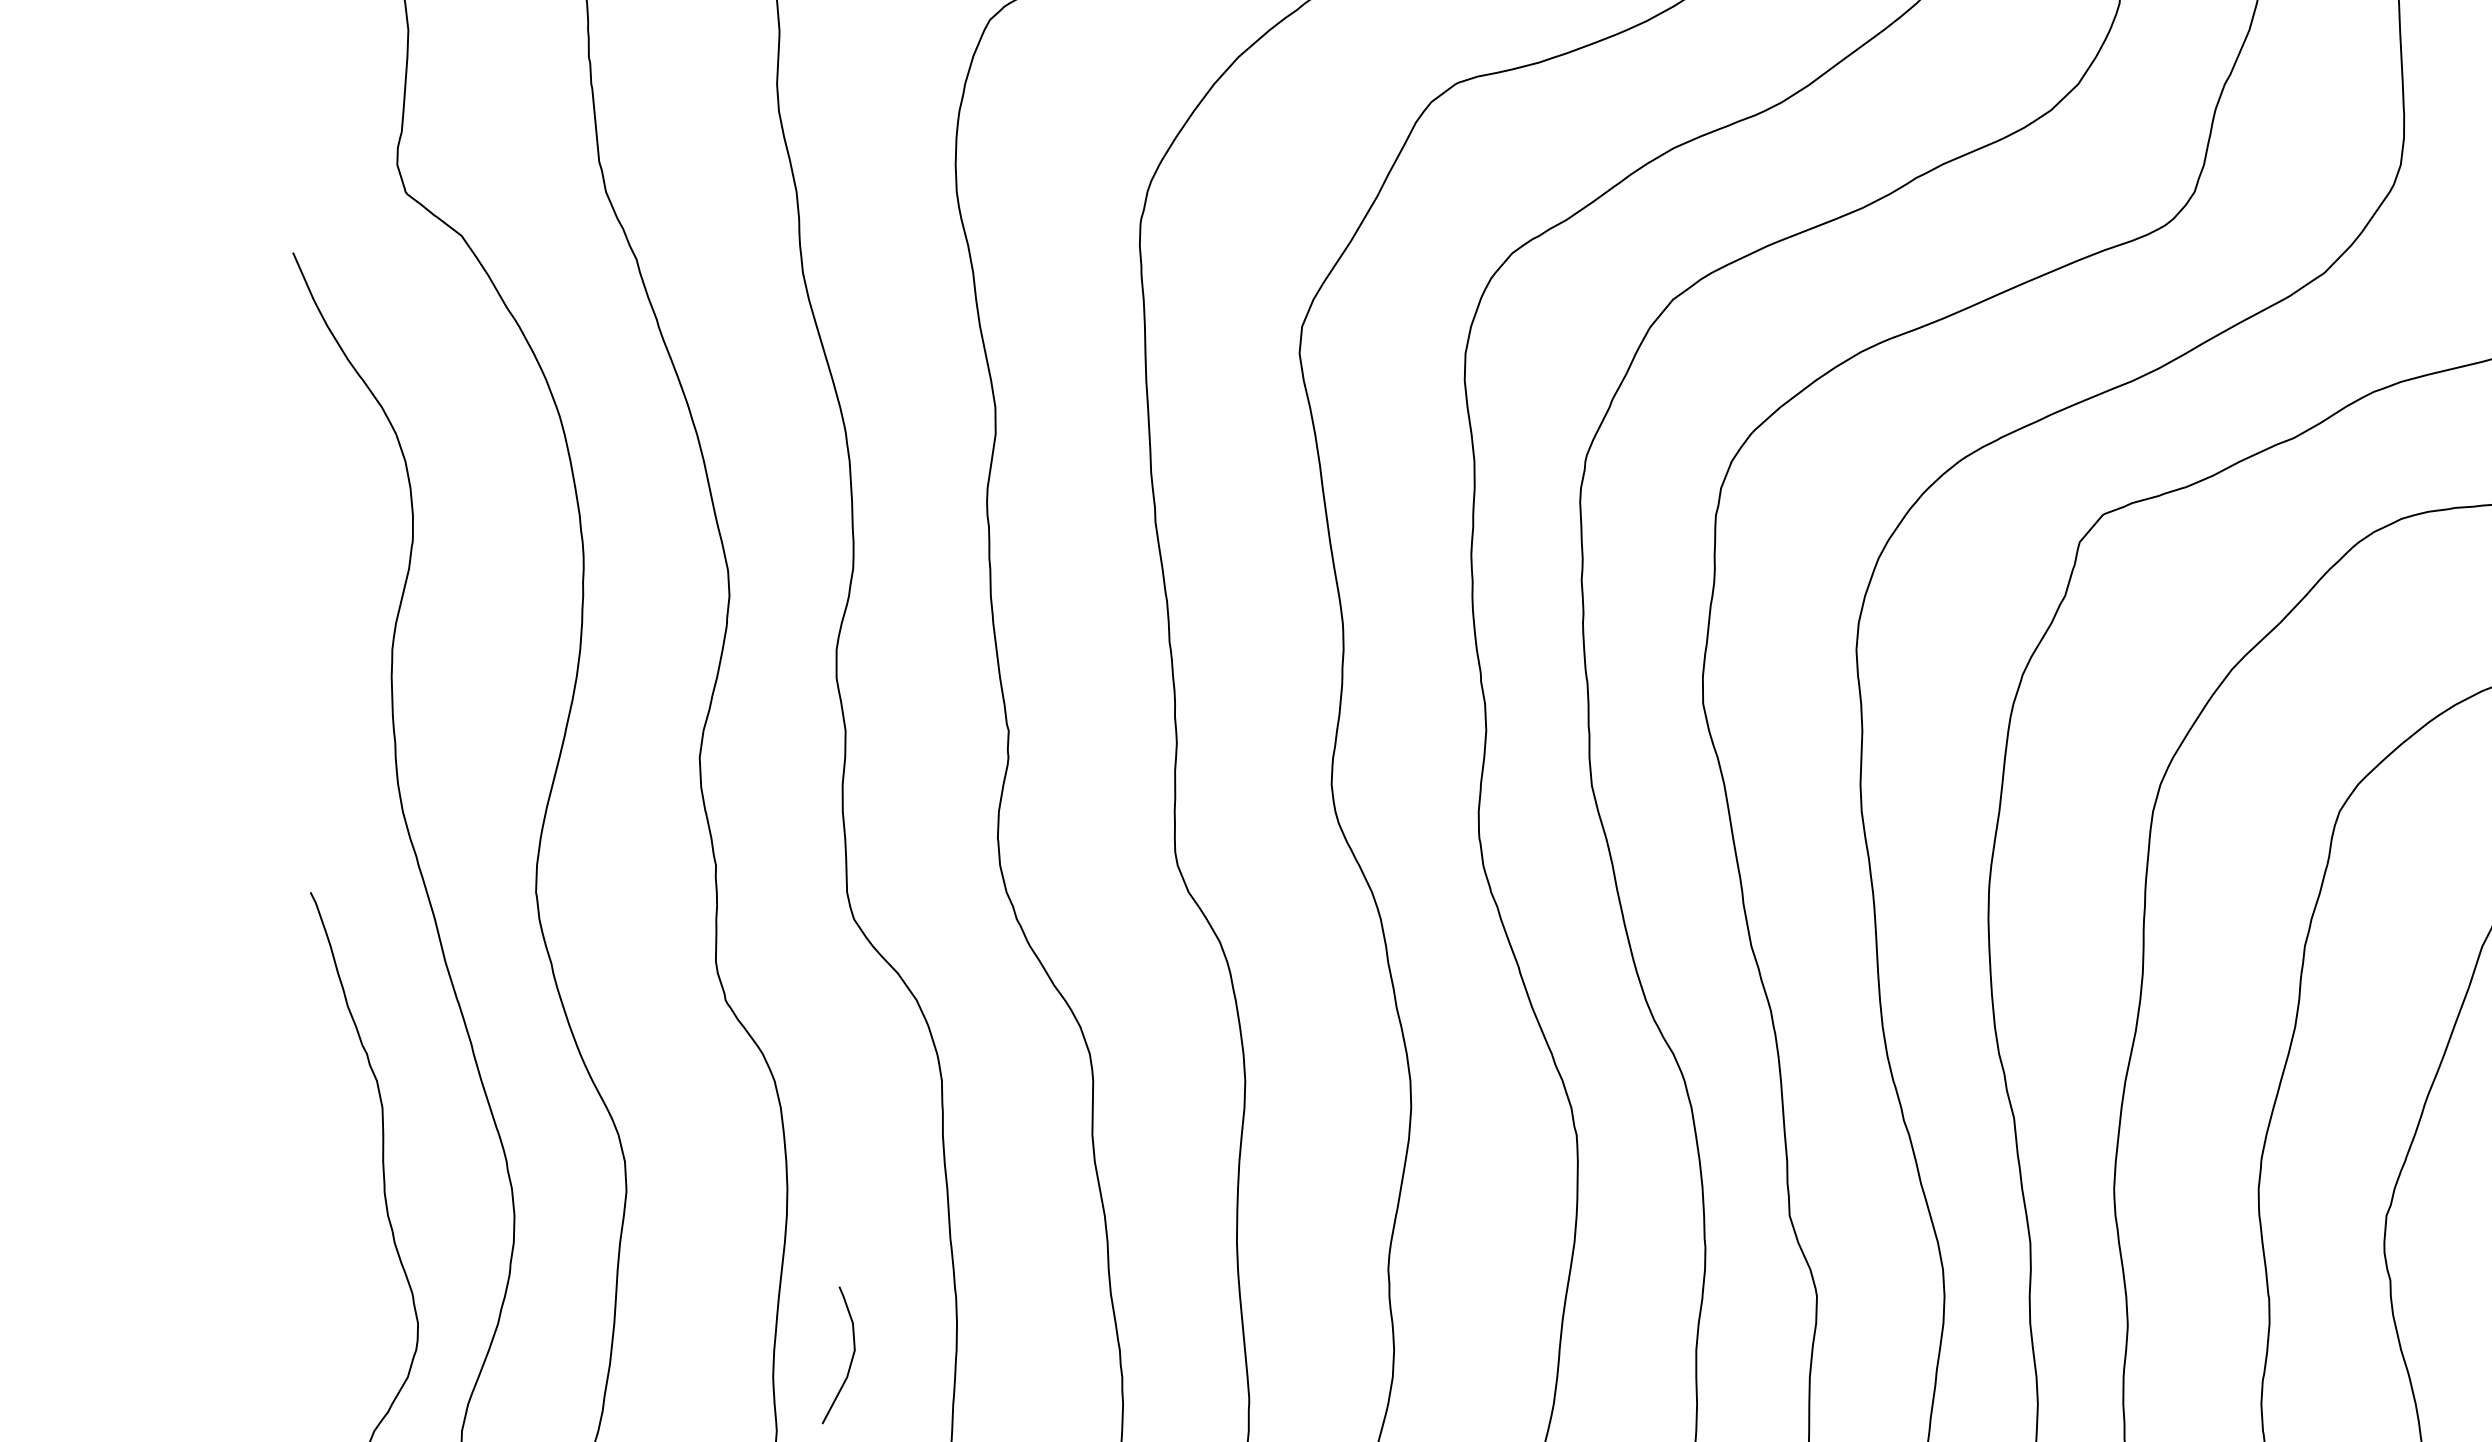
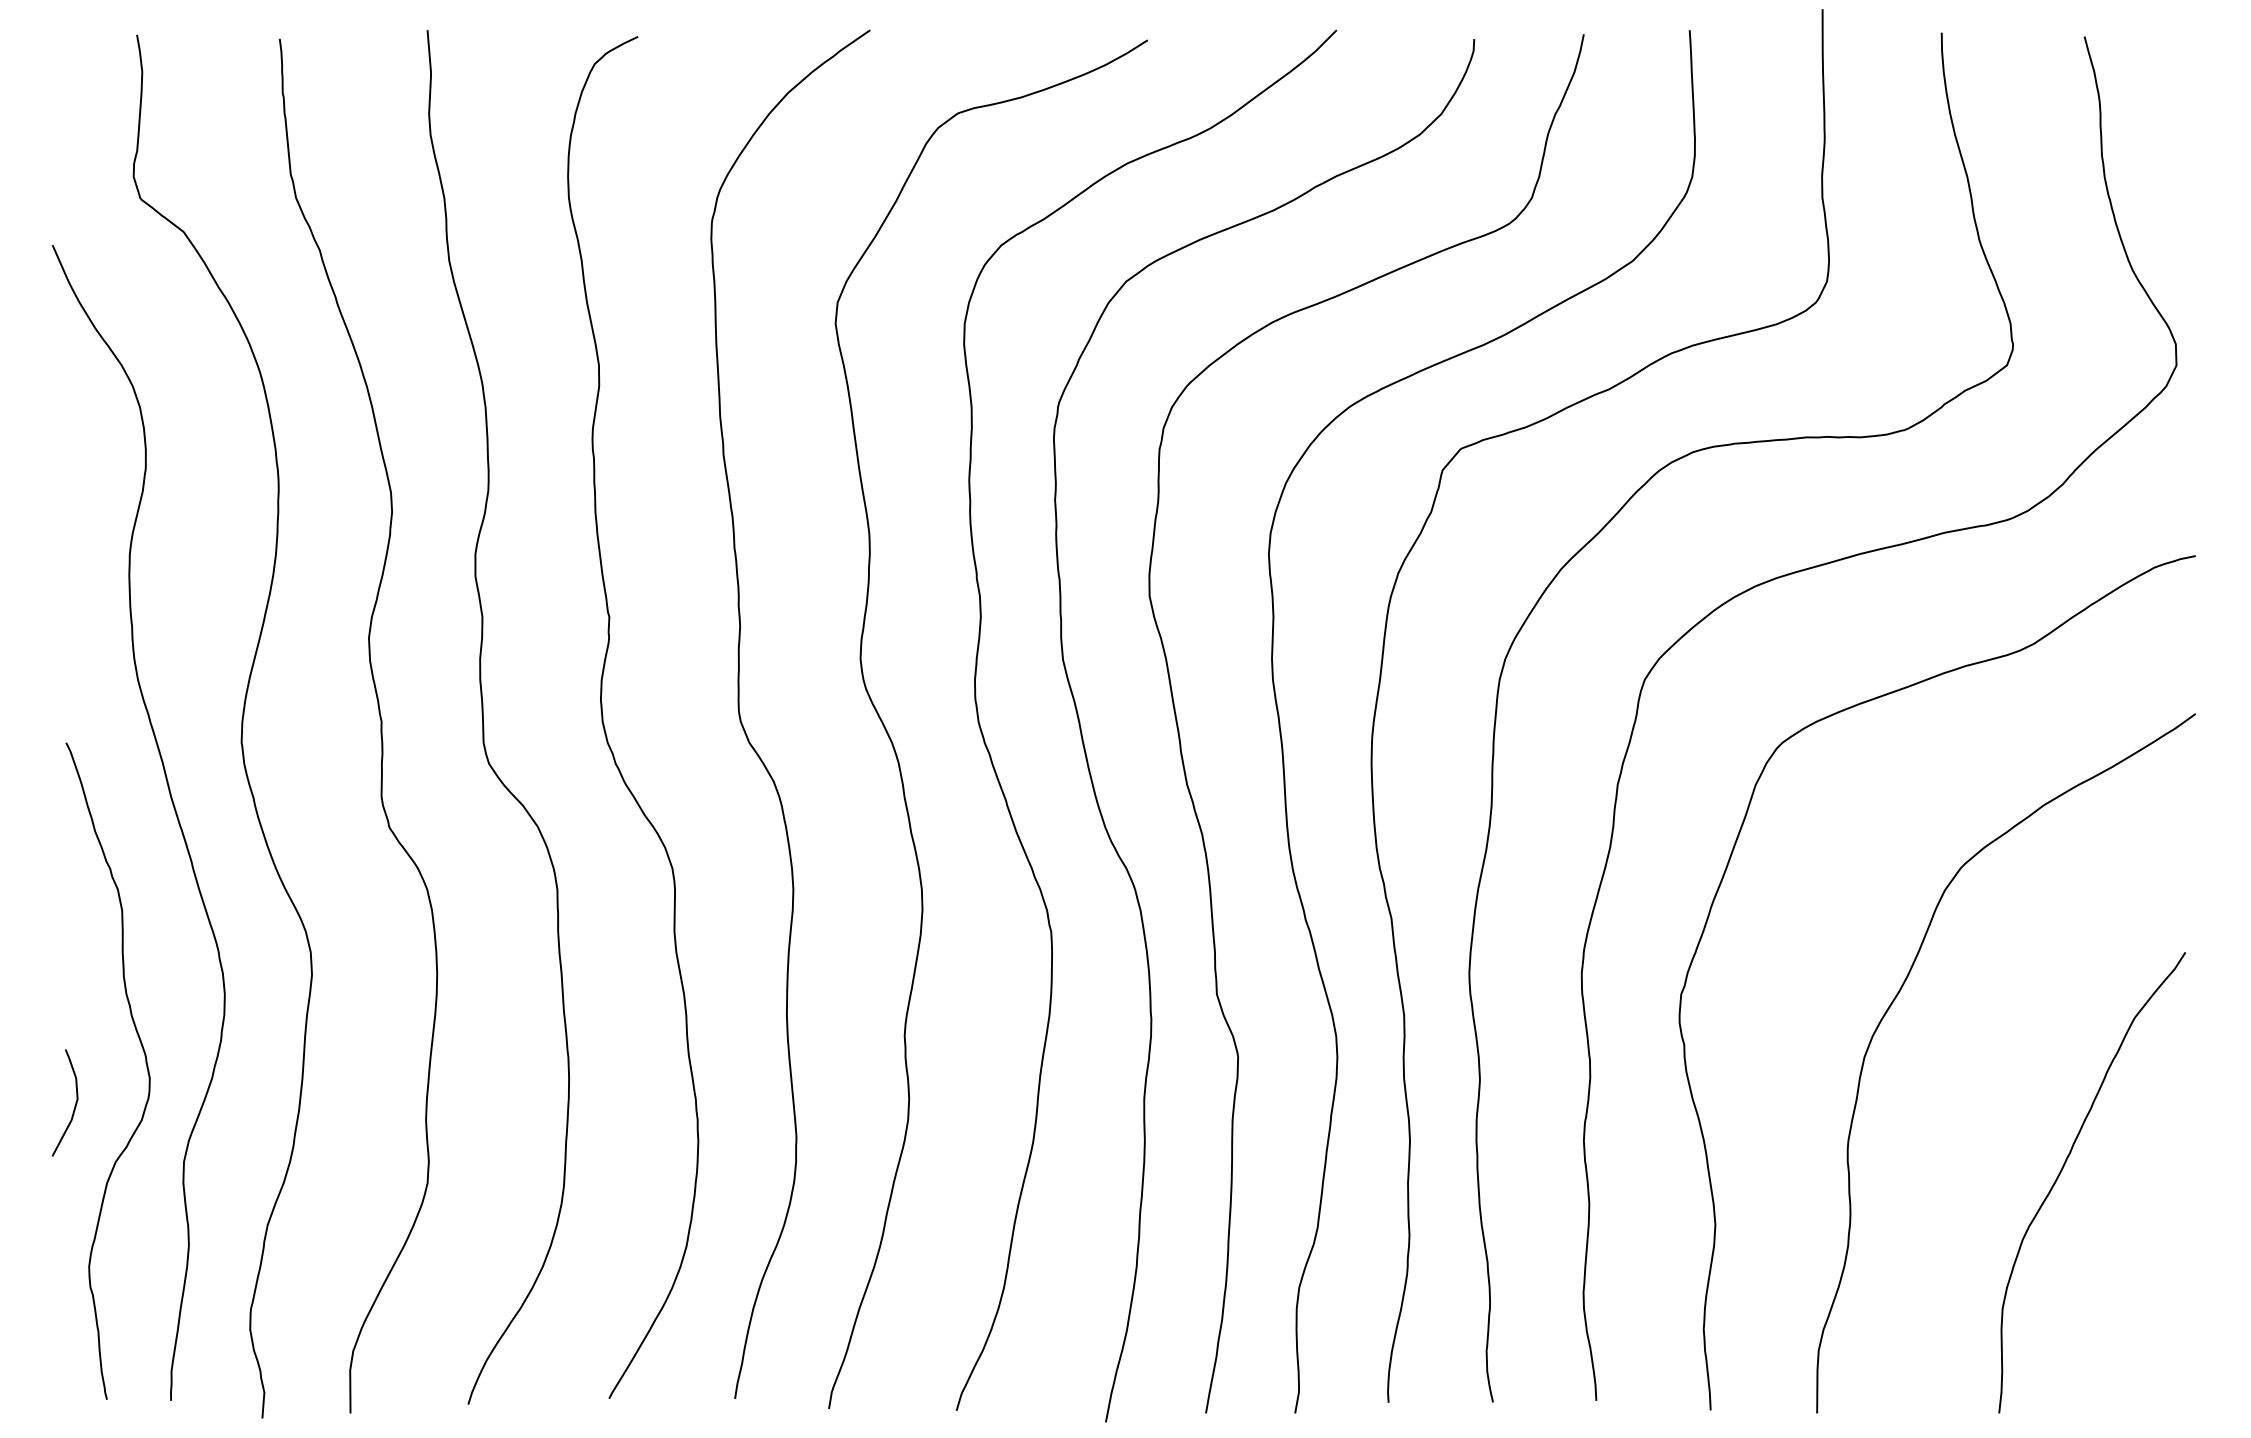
curve: (850, 1358) -> (74, 1105), moved

